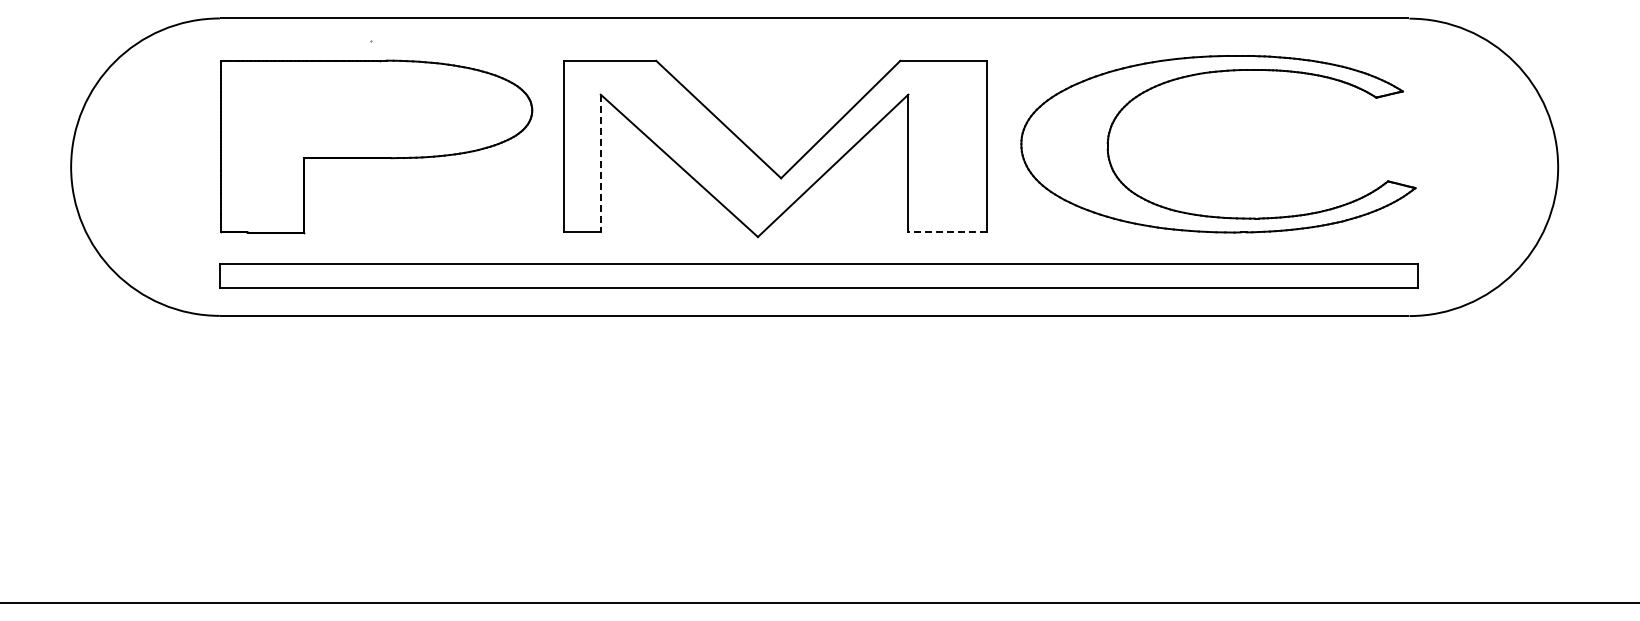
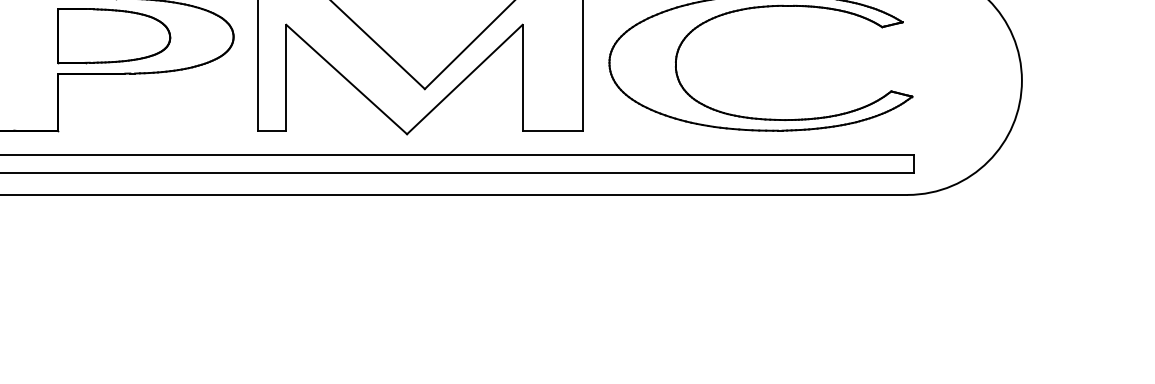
part: (376, 109) -> (113, 36), added
line: (600, 163) -> (286, 77), dashed -> solid
line: (947, 232) -> (552, 130), dashed -> solid

